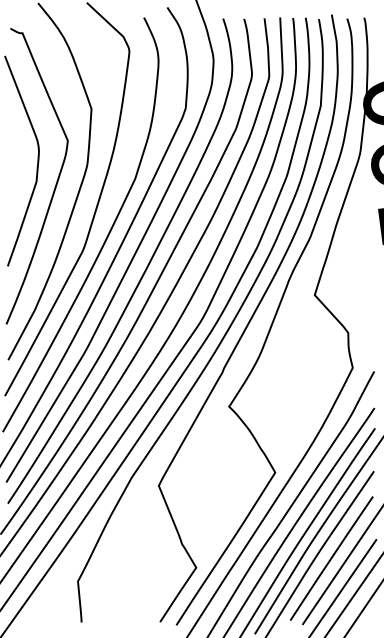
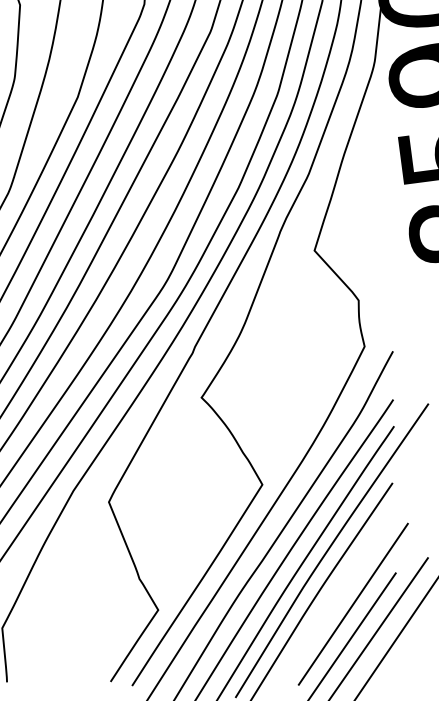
line: (331, 558) -> (336, 597), removed

